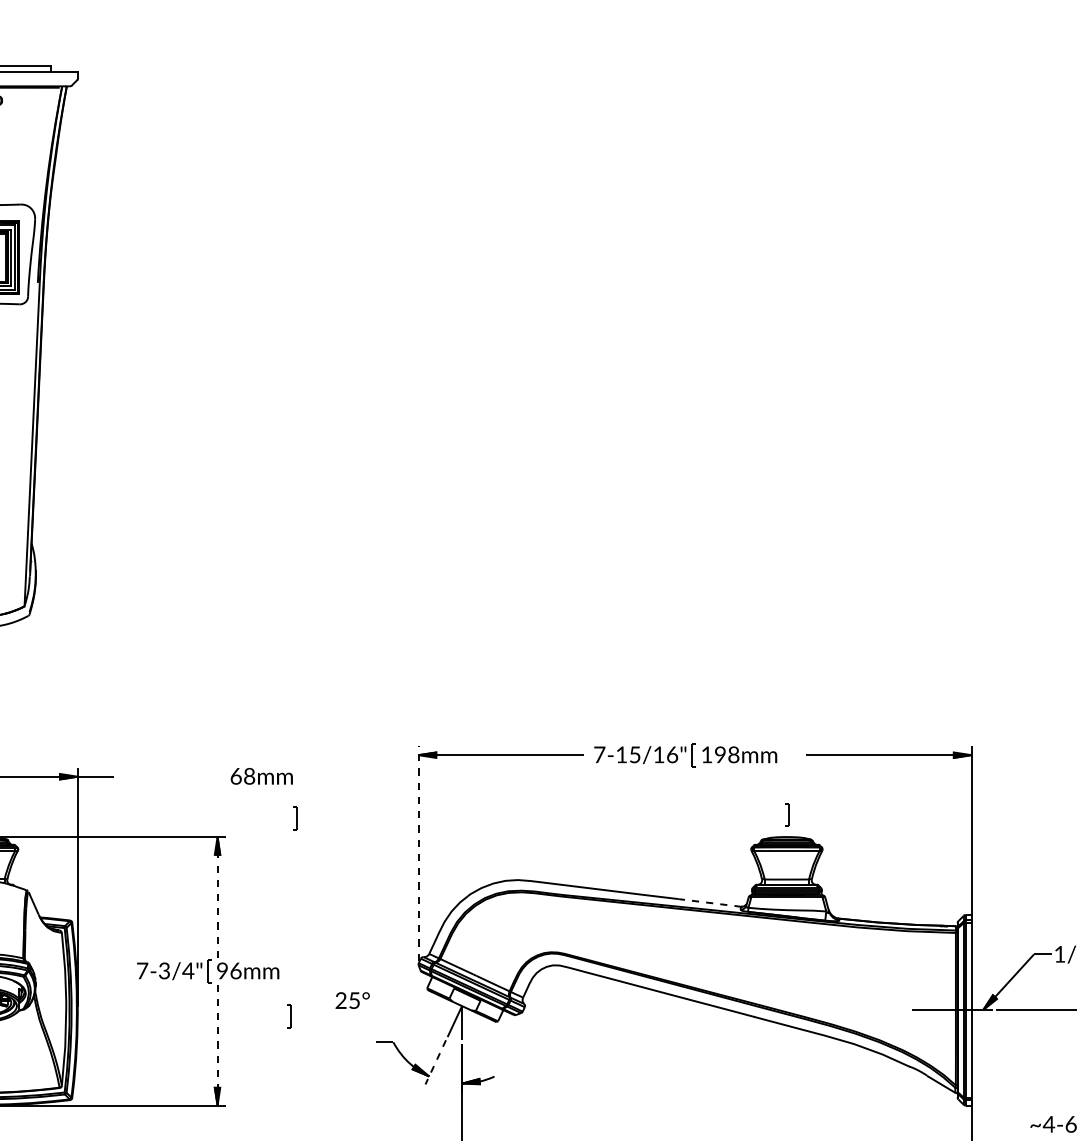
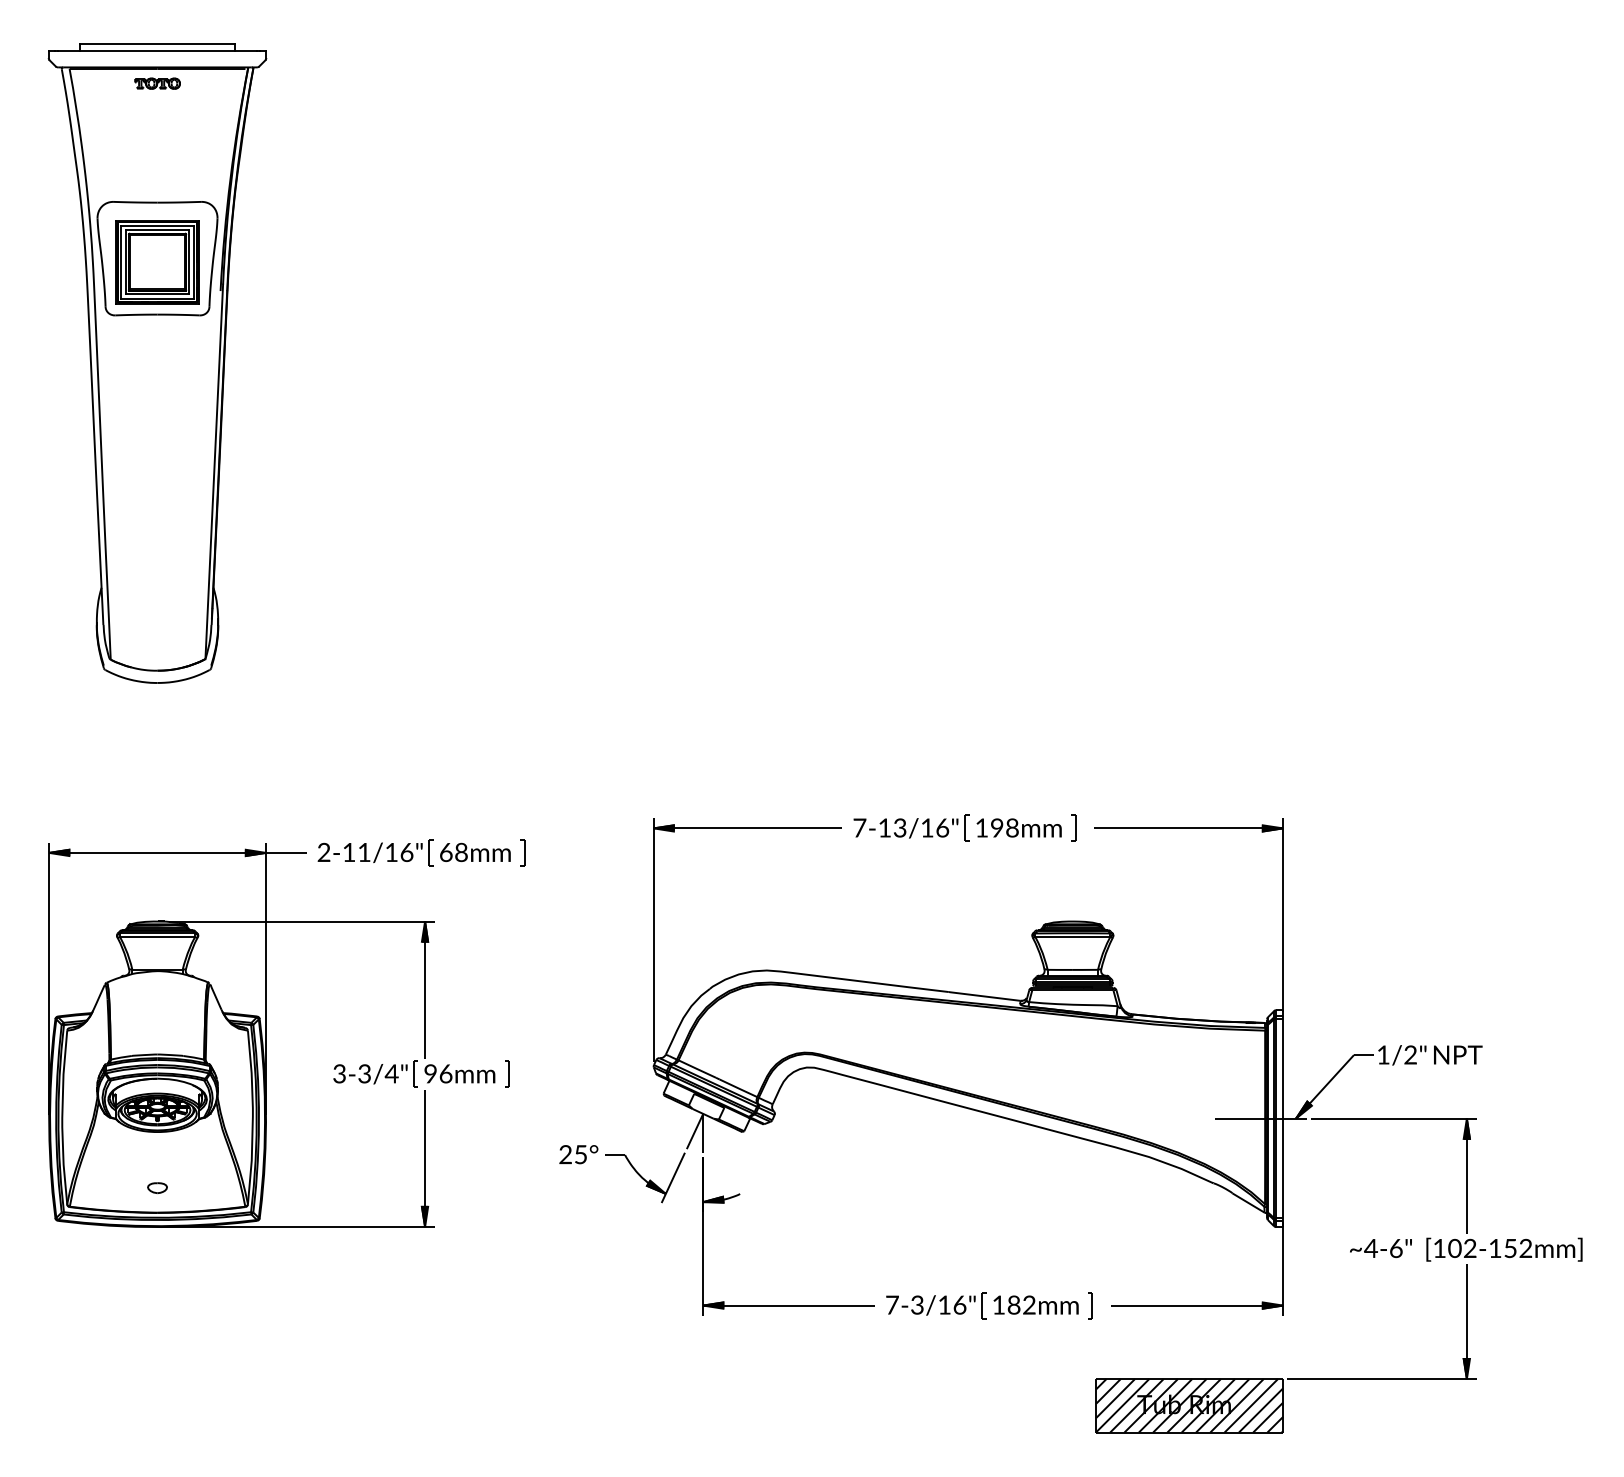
text: (635, 754) -> (900, 827), 7-15/16" -> 7-13/16"
part: (174, 776) -> (375, 852), added
part: (787, 814) -> (1073, 827), moved
part: (295, 818) -> (522, 852), moved
line: (418, 853) -> (653, 940), dashed -> solid
line: (217, 897) -> (425, 990), dashed -> solid
line: (709, 902) -> (984, 996), dashed -> solid
text: (142, 970) -> (339, 1073), 7-3/4" -> 3-3/4"
text: (352, 1000) -> (578, 1154), moved
part: (290, 1015) -> (507, 1073), moved
line: (217, 1045) -> (425, 1158), dashed -> solid
line: (435, 1062) -> (673, 1177), dashed -> solid

